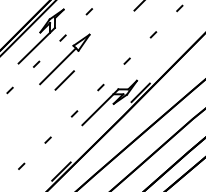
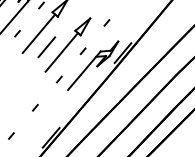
part: (85, 79) -> (67, 44), added

